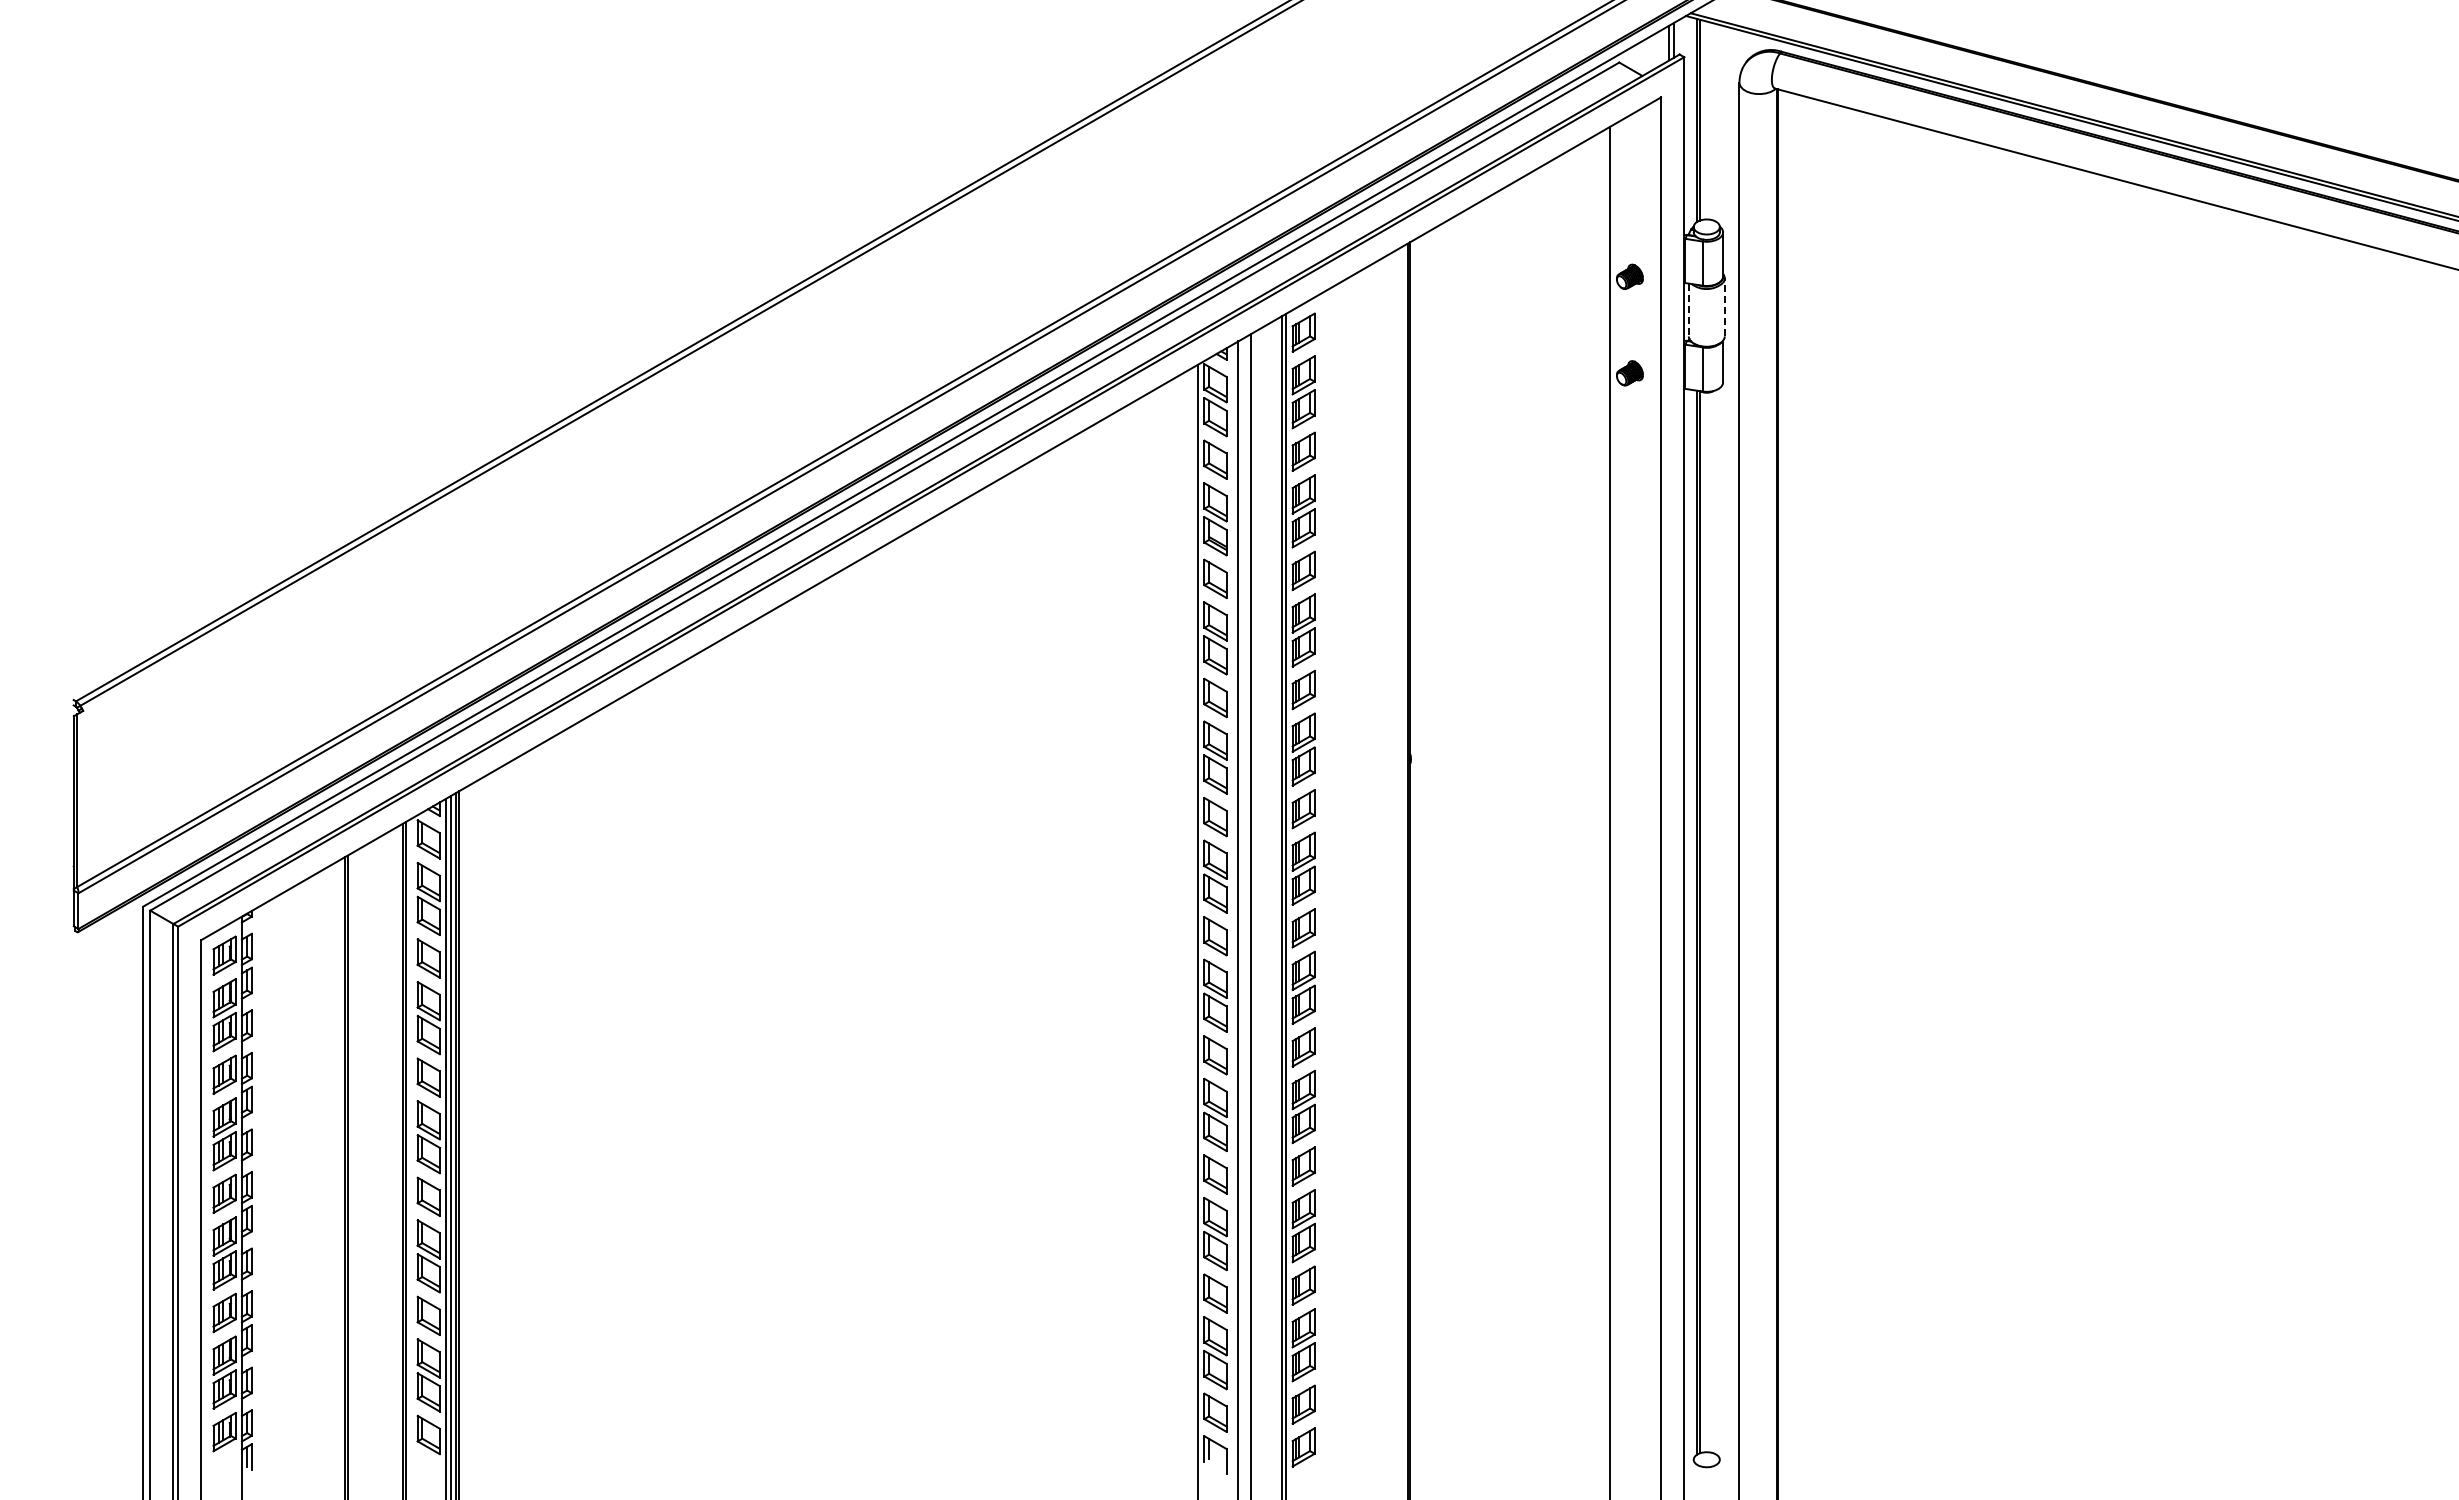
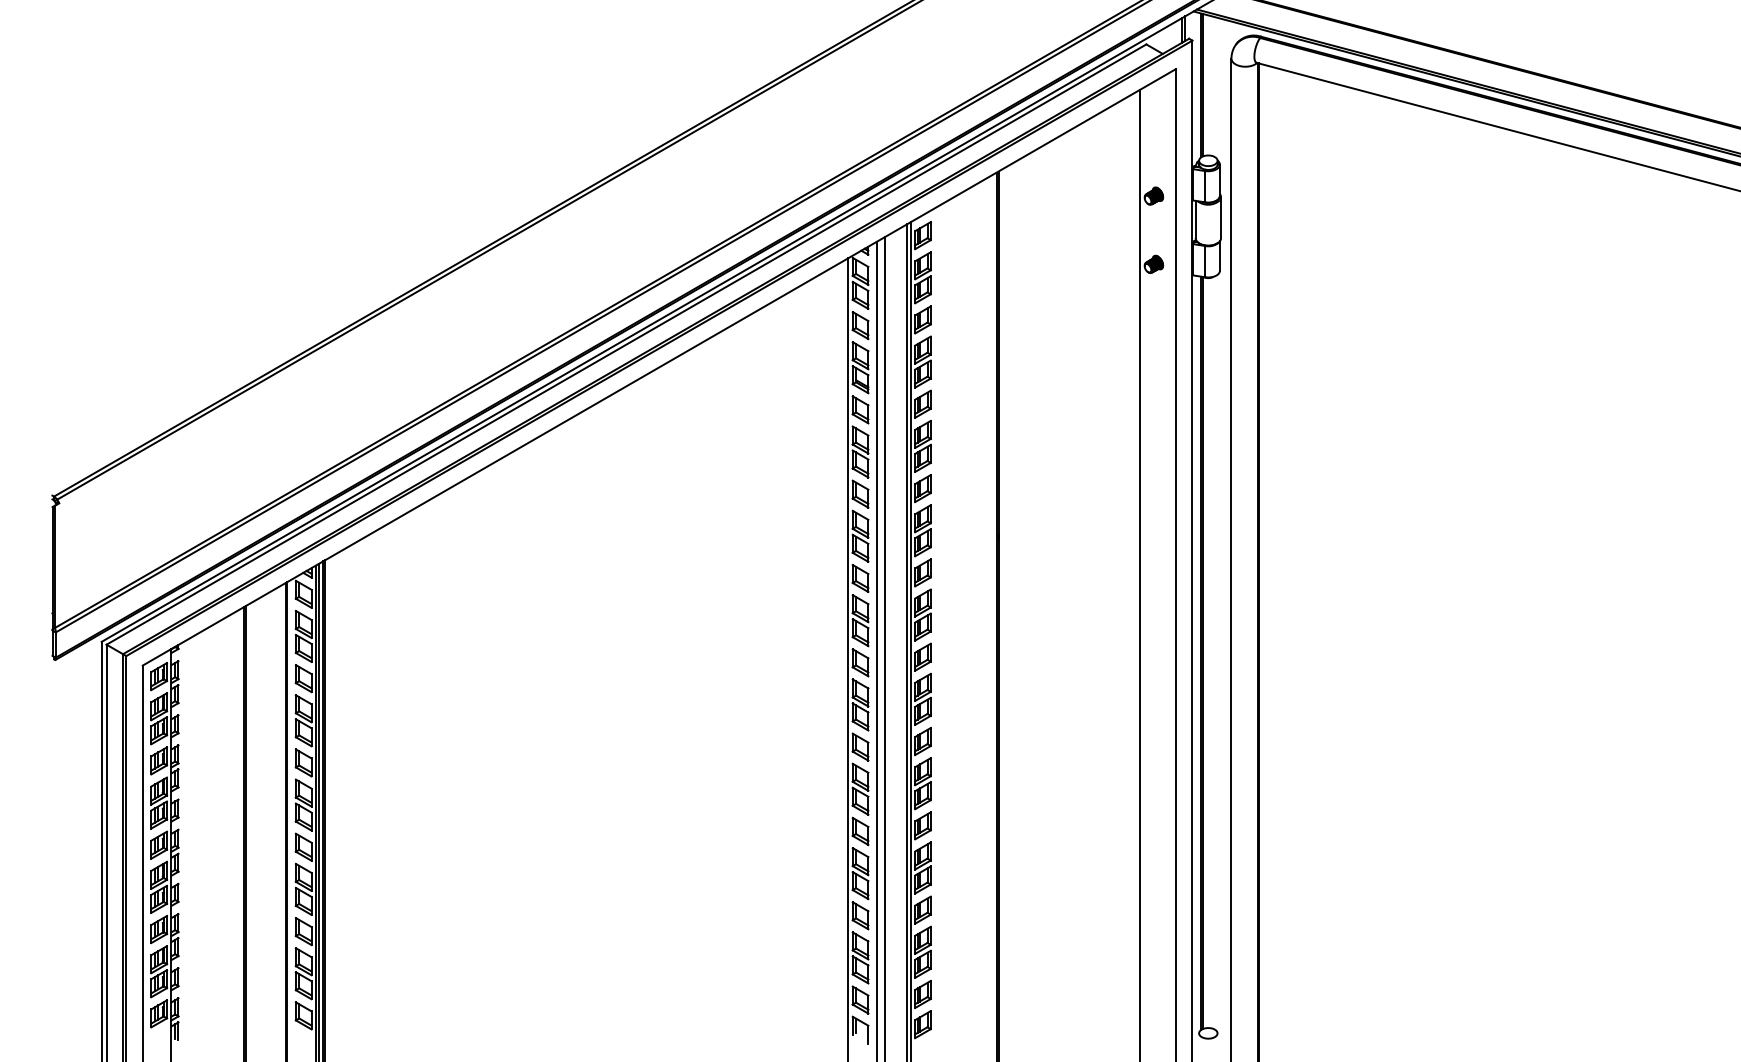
line: (1724, 306) -> (1220, 217), dashed -> solid
line: (1688, 310) -> (1195, 219), dashed -> solid

